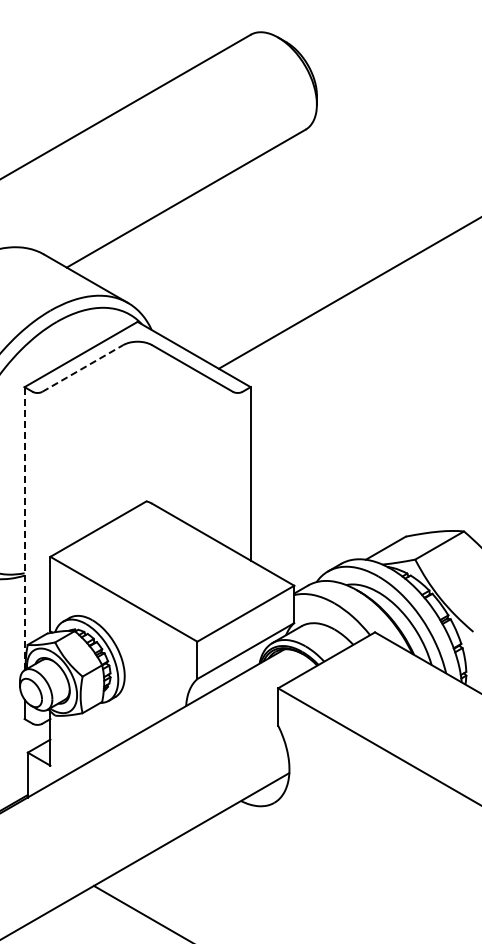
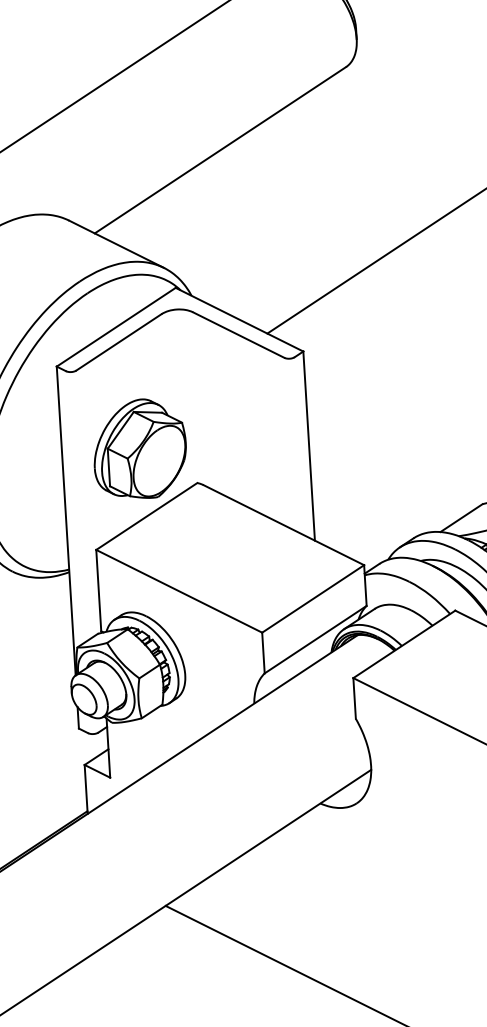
line: (82, 368) -> (118, 342), dashed -> solid
part: (95, 467) -> (139, 449), added
line: (24, 528) -> (66, 520), dashed -> solid

